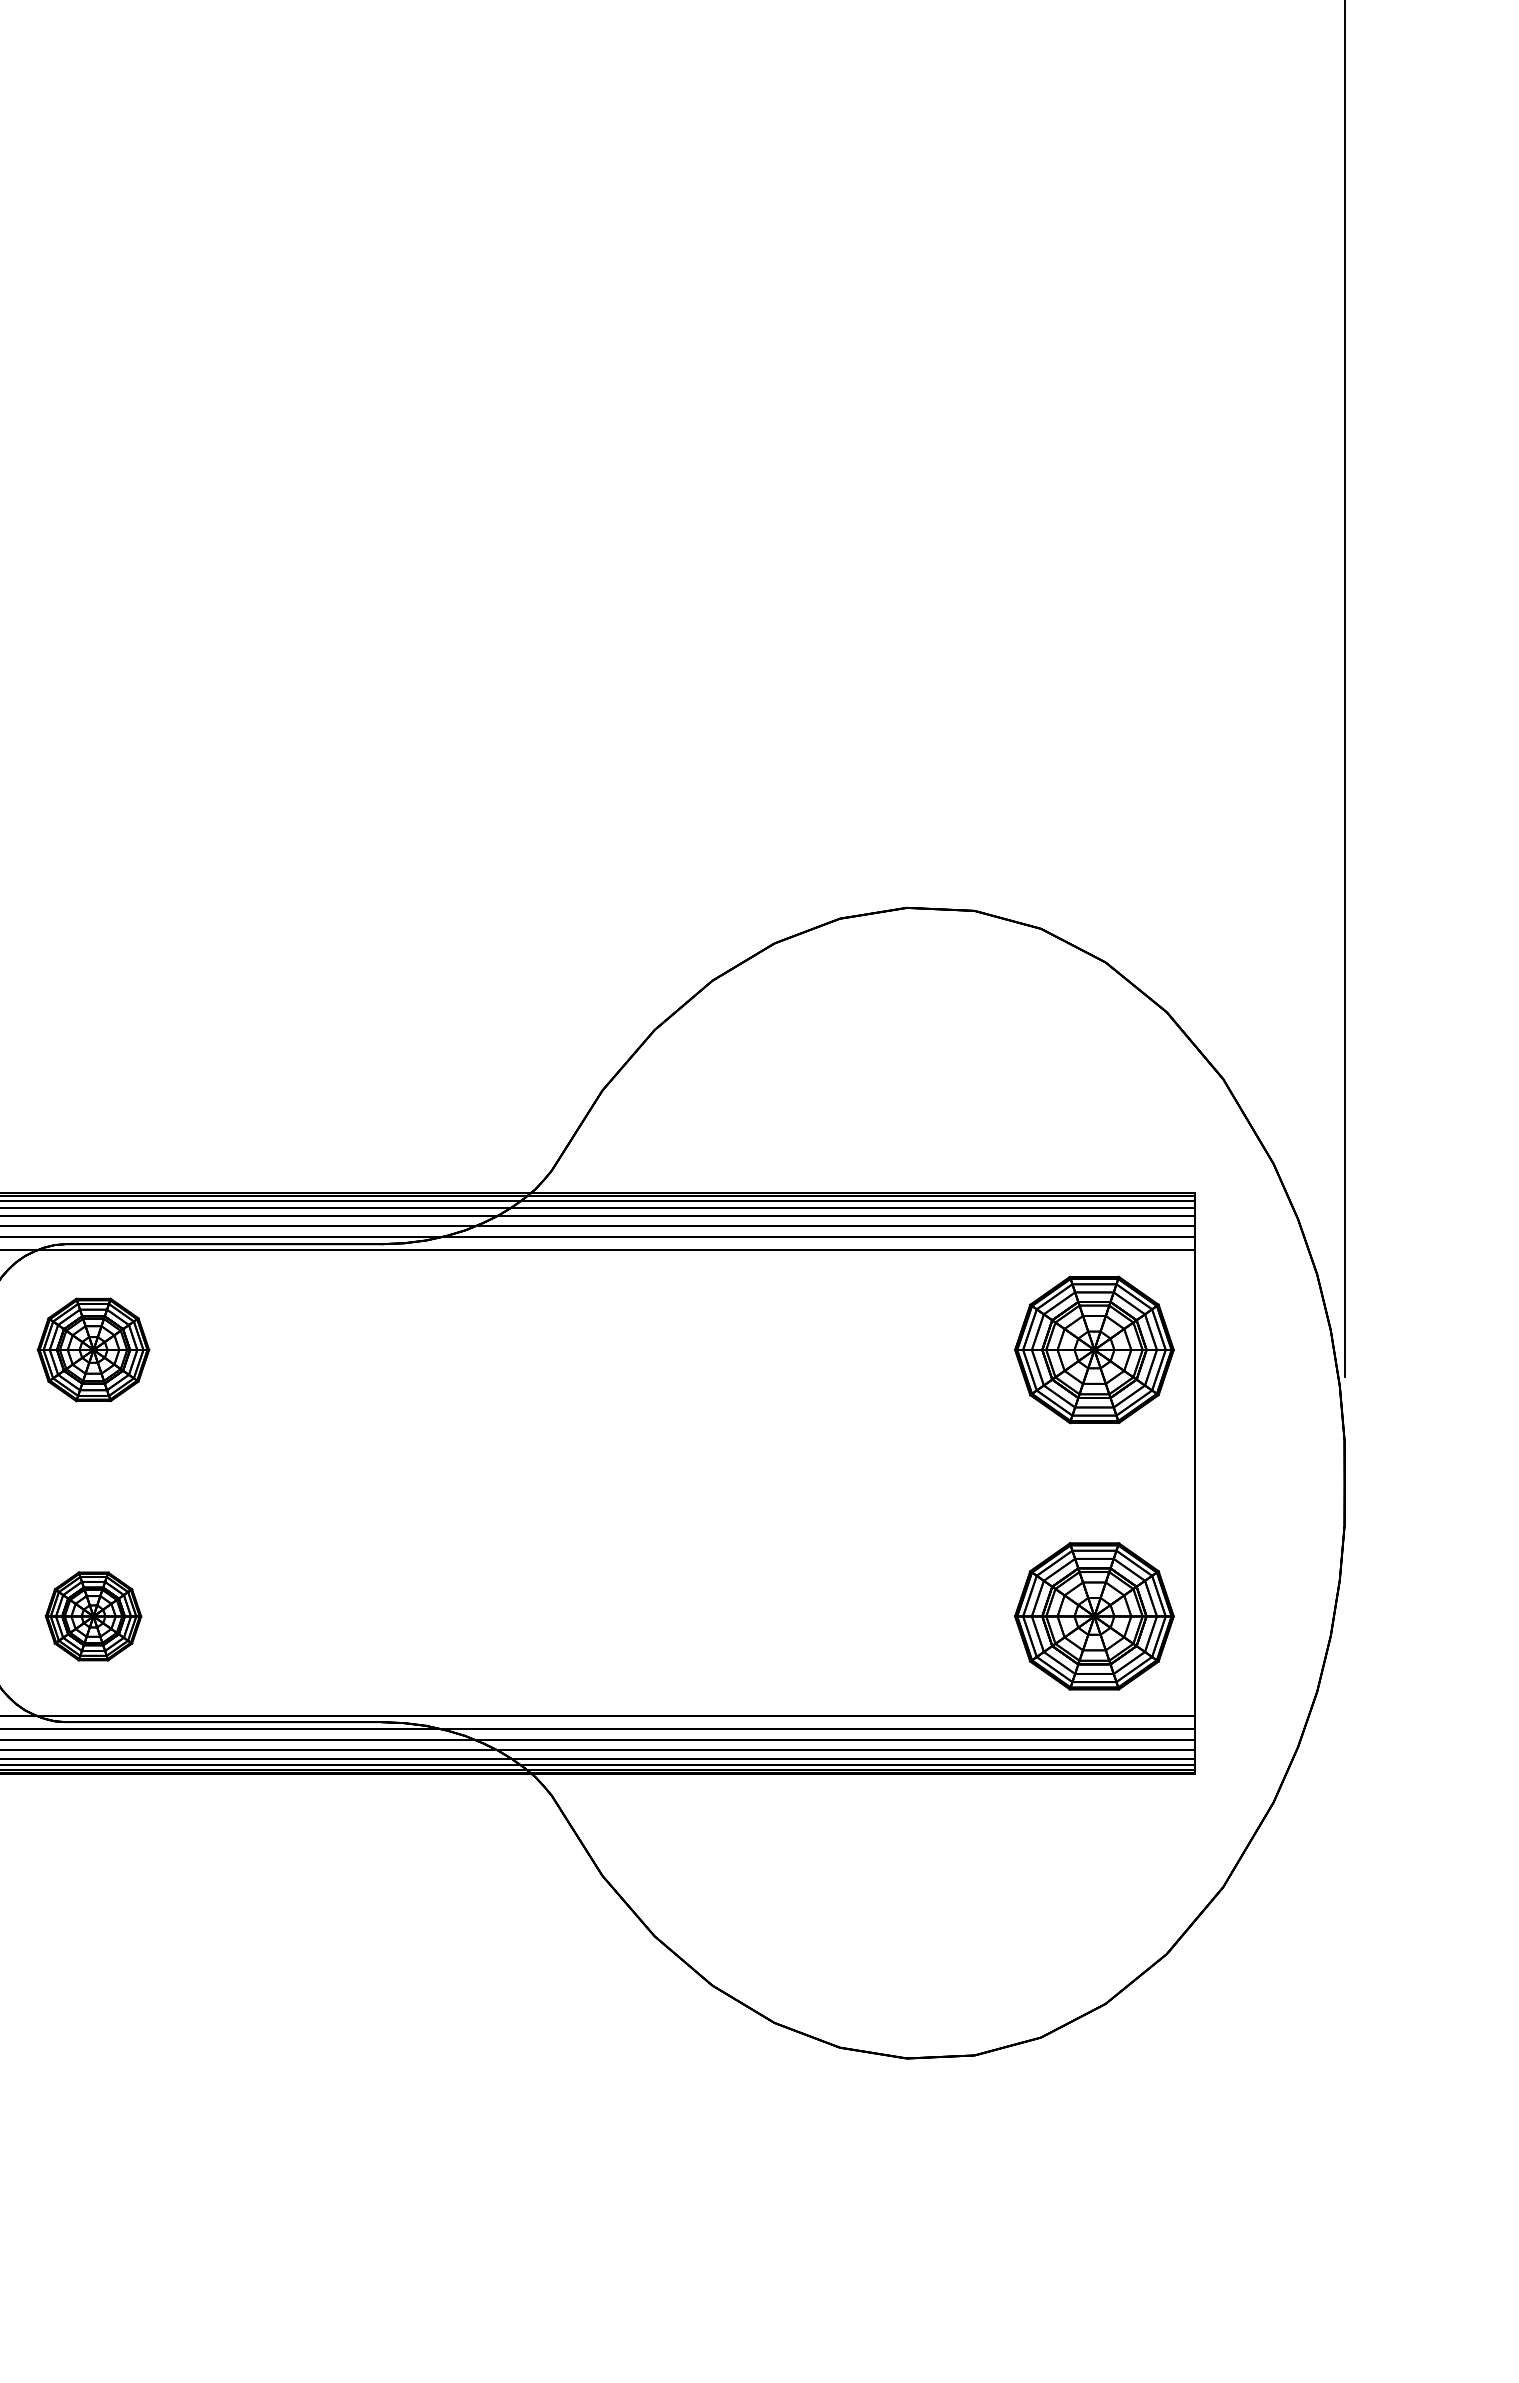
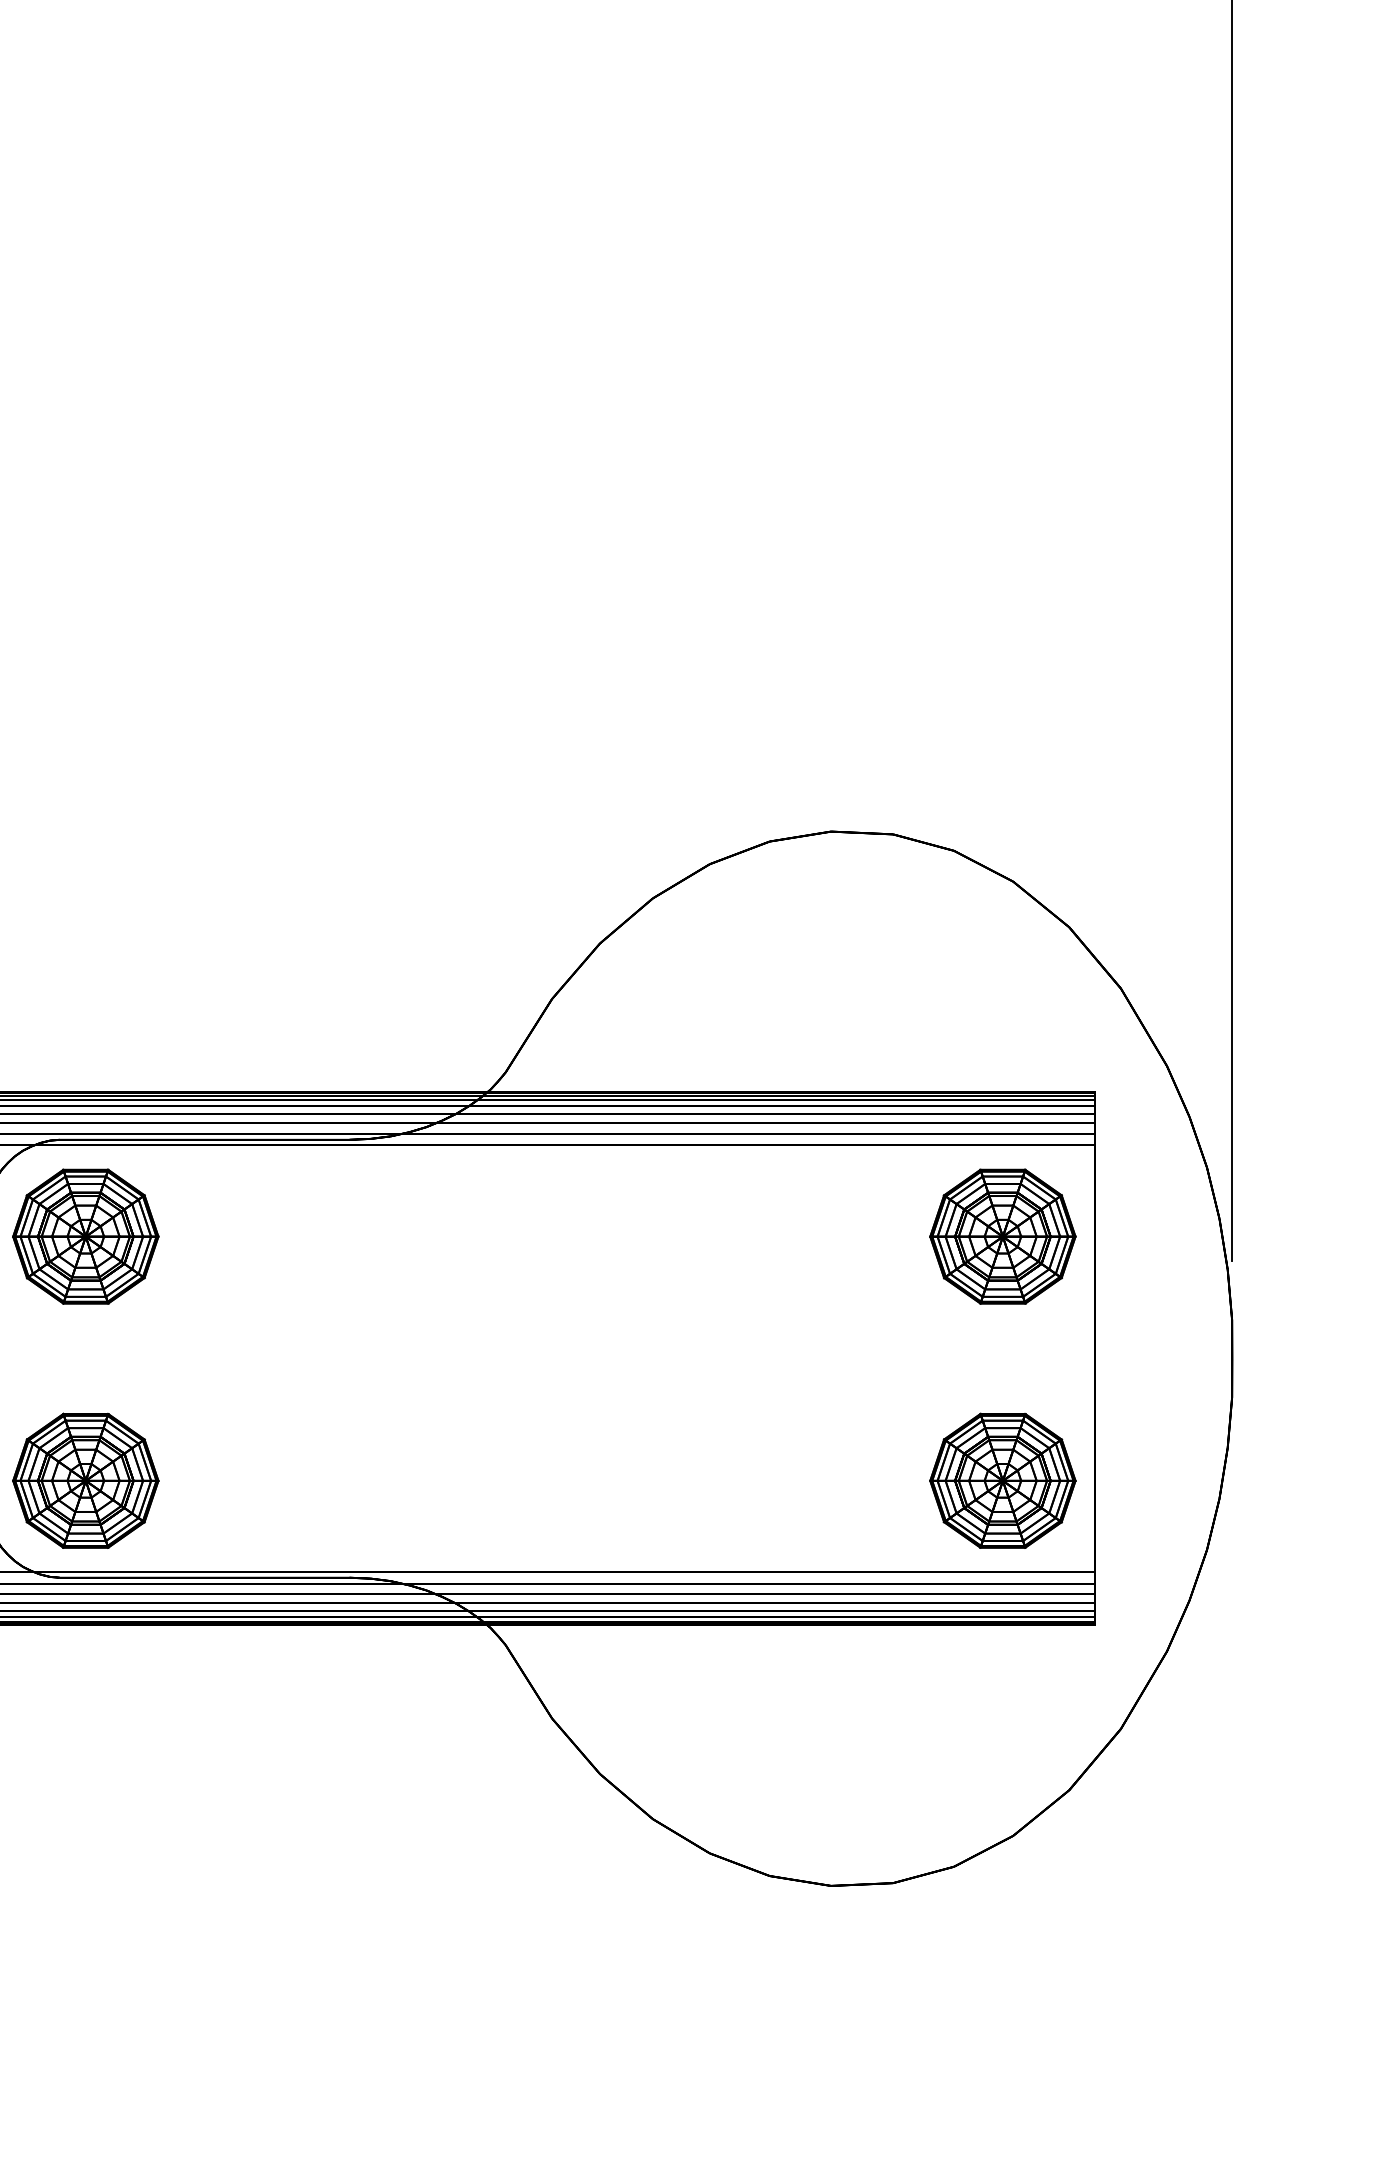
part: (93, 1349) -> (85, 1236), size x1.43
part: (93, 1616) -> (85, 1480), size x1.67

